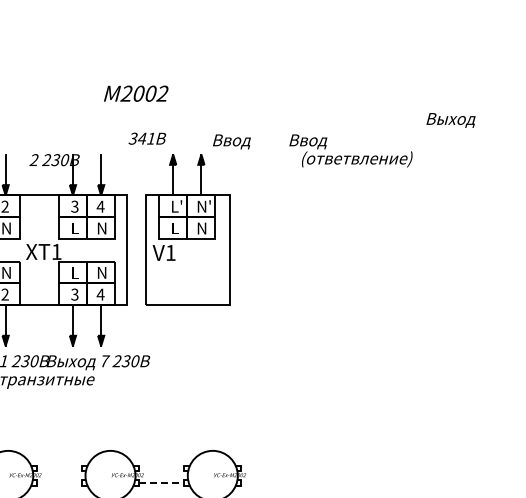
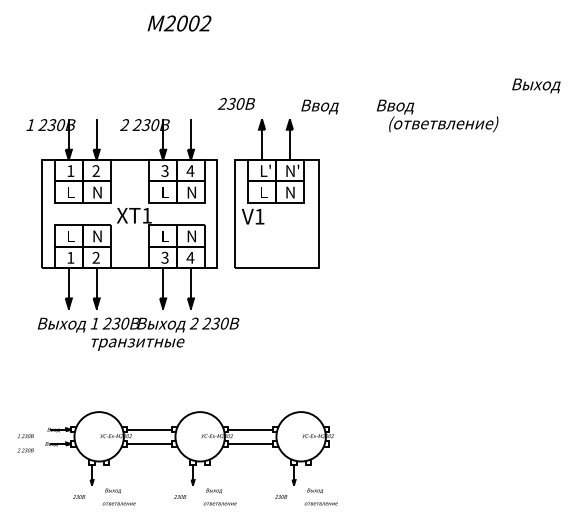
text: (136, 93) -> (179, 23), moved
text: (141, 138) -> (230, 103), 341 -> 230
text: (104, 361) -> (194, 323), 7 -> 2
line: (59, 468) -> (149, 429), added
line: (161, 468) -> (250, 429), added
line: (59, 482) -> (149, 443), added
line: (162, 482) -> (251, 443), dashed -> solid

